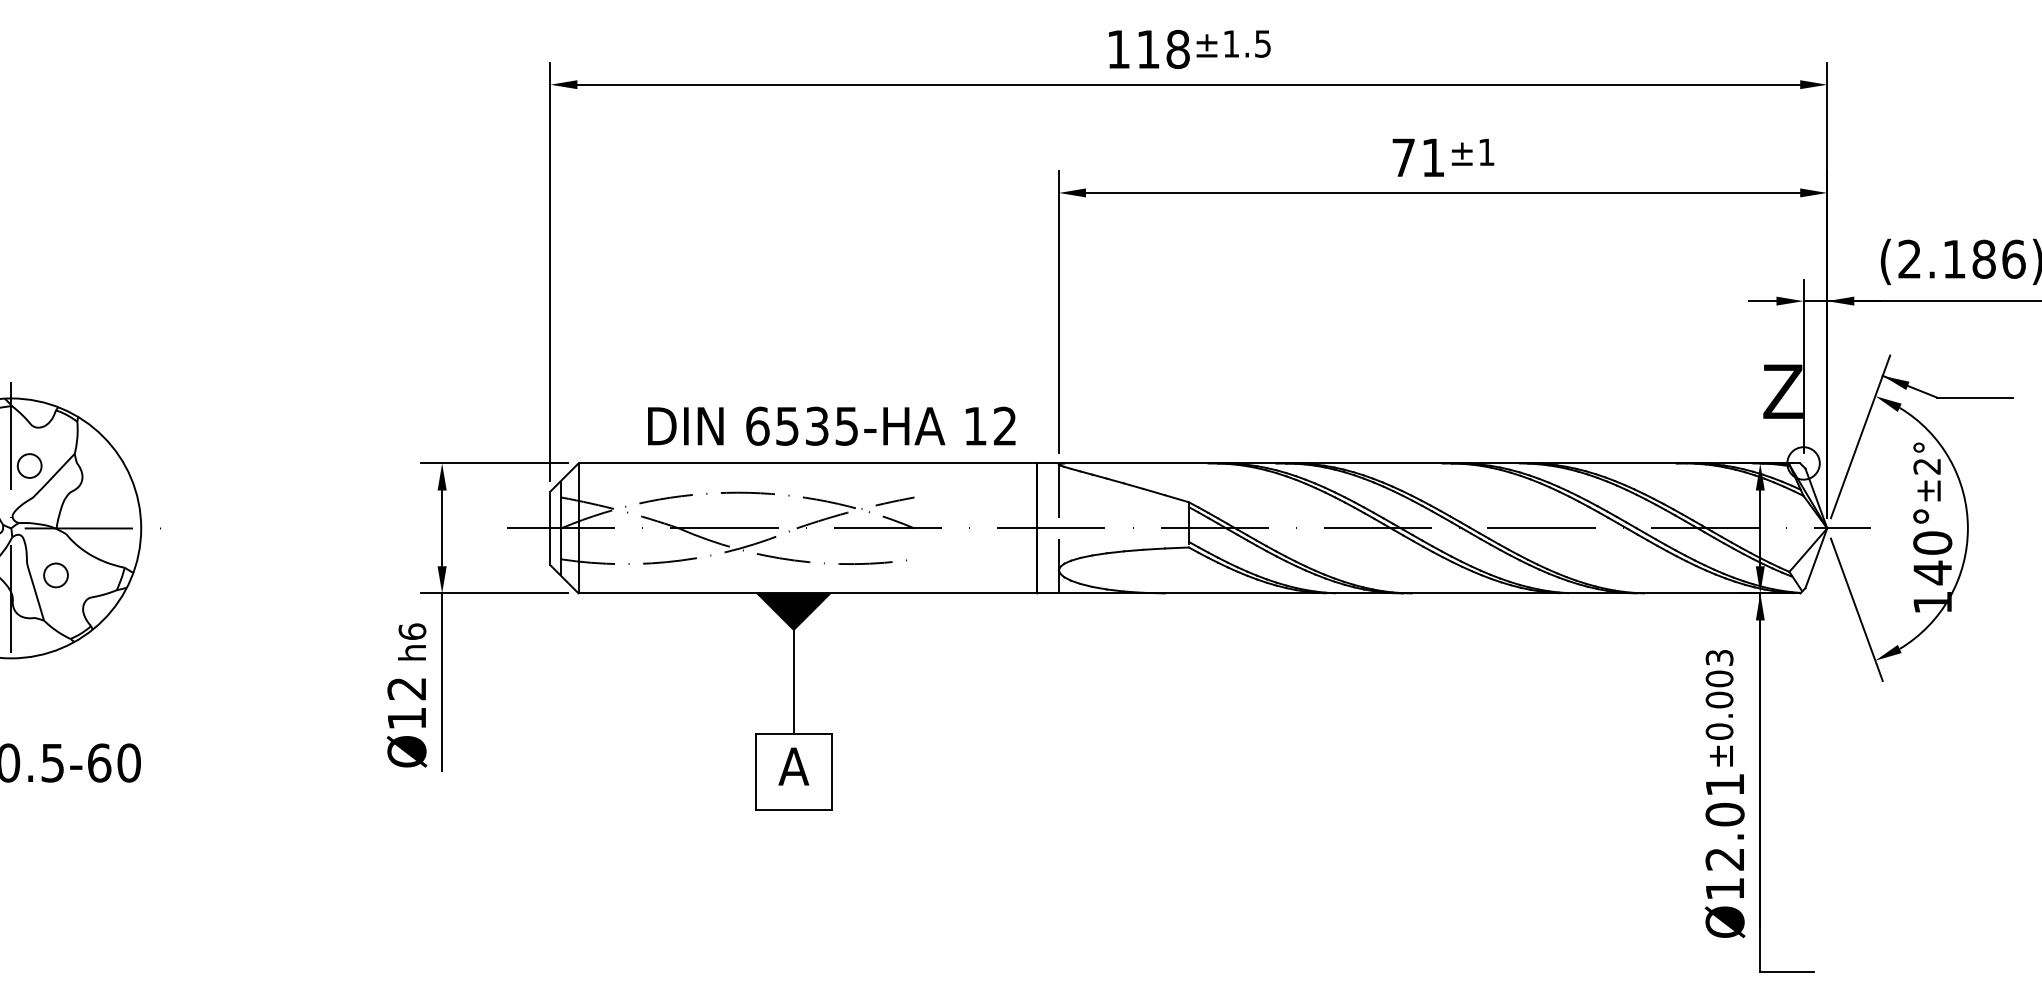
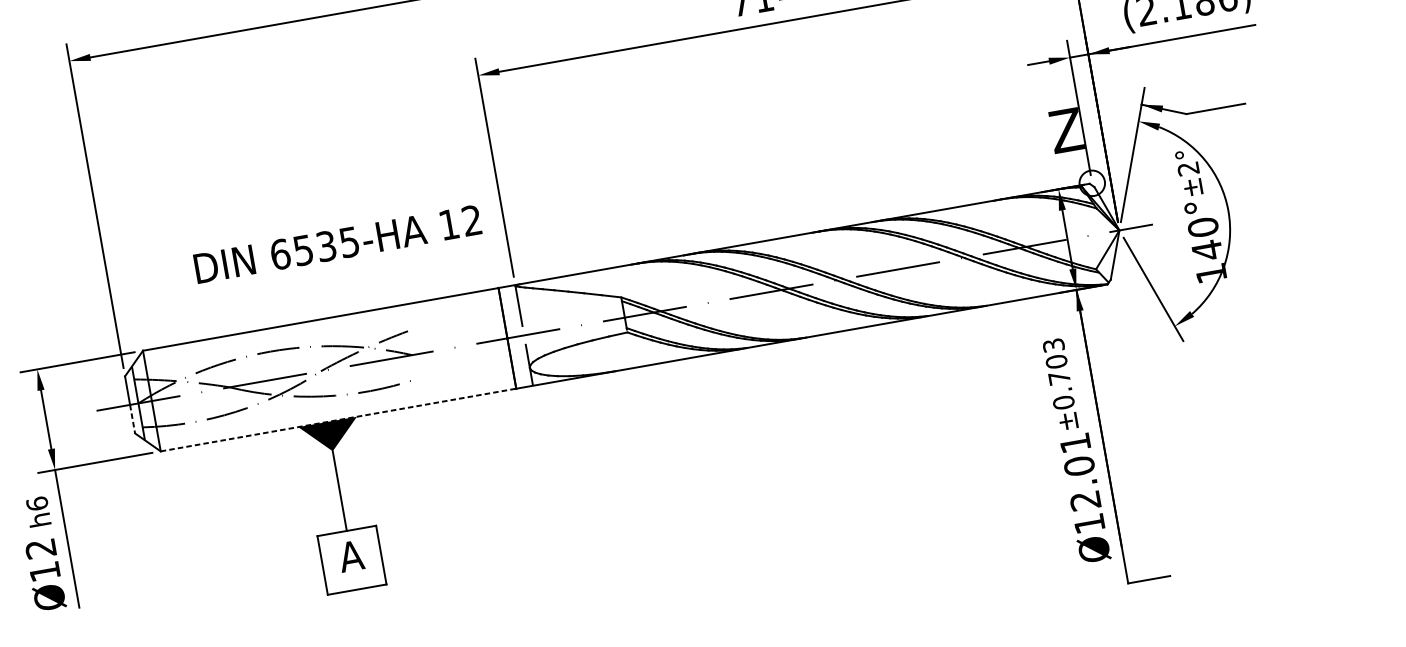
text: (831, 425) -> (337, 243), moved
line: (550, 547) -> (132, 419), solid -> dashed
line: (808, 593) -> (338, 420), solid -> dashed
text: (1719, 699) -> (1059, 377), ±0.003 -> ±0.703

